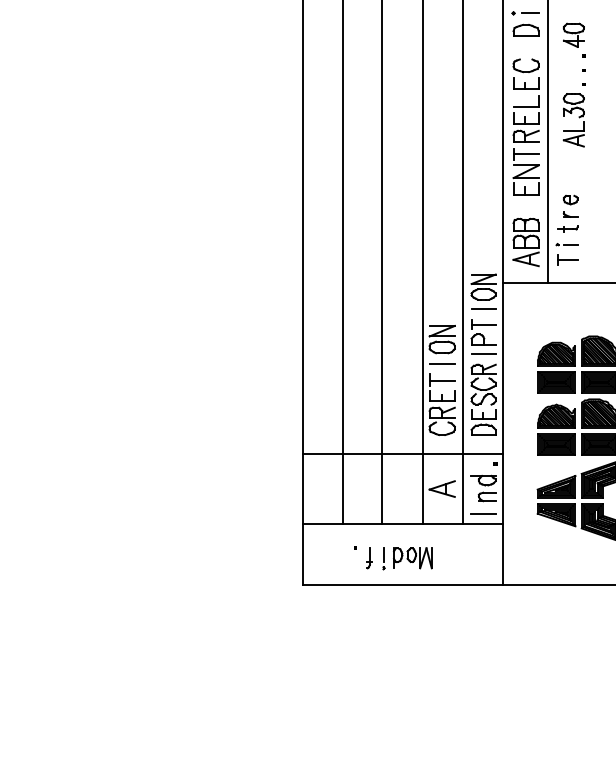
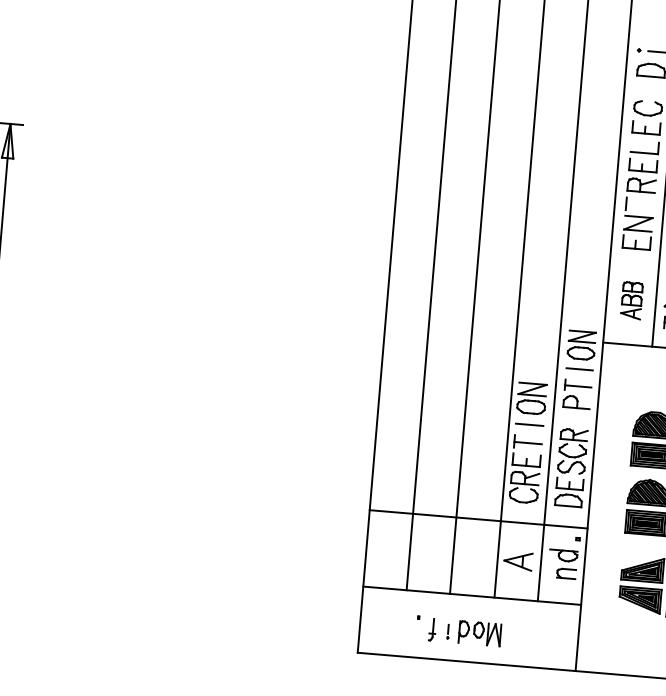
line: (525, 153) -> (639, 203), removed
part: (525, 242) -> (631, 300), size x0.7
line: (483, 354) -> (575, 418), removed
line: (482, 513) -> (559, 591), removed
part: (383, 558) -> (447, 631), size x0.6

